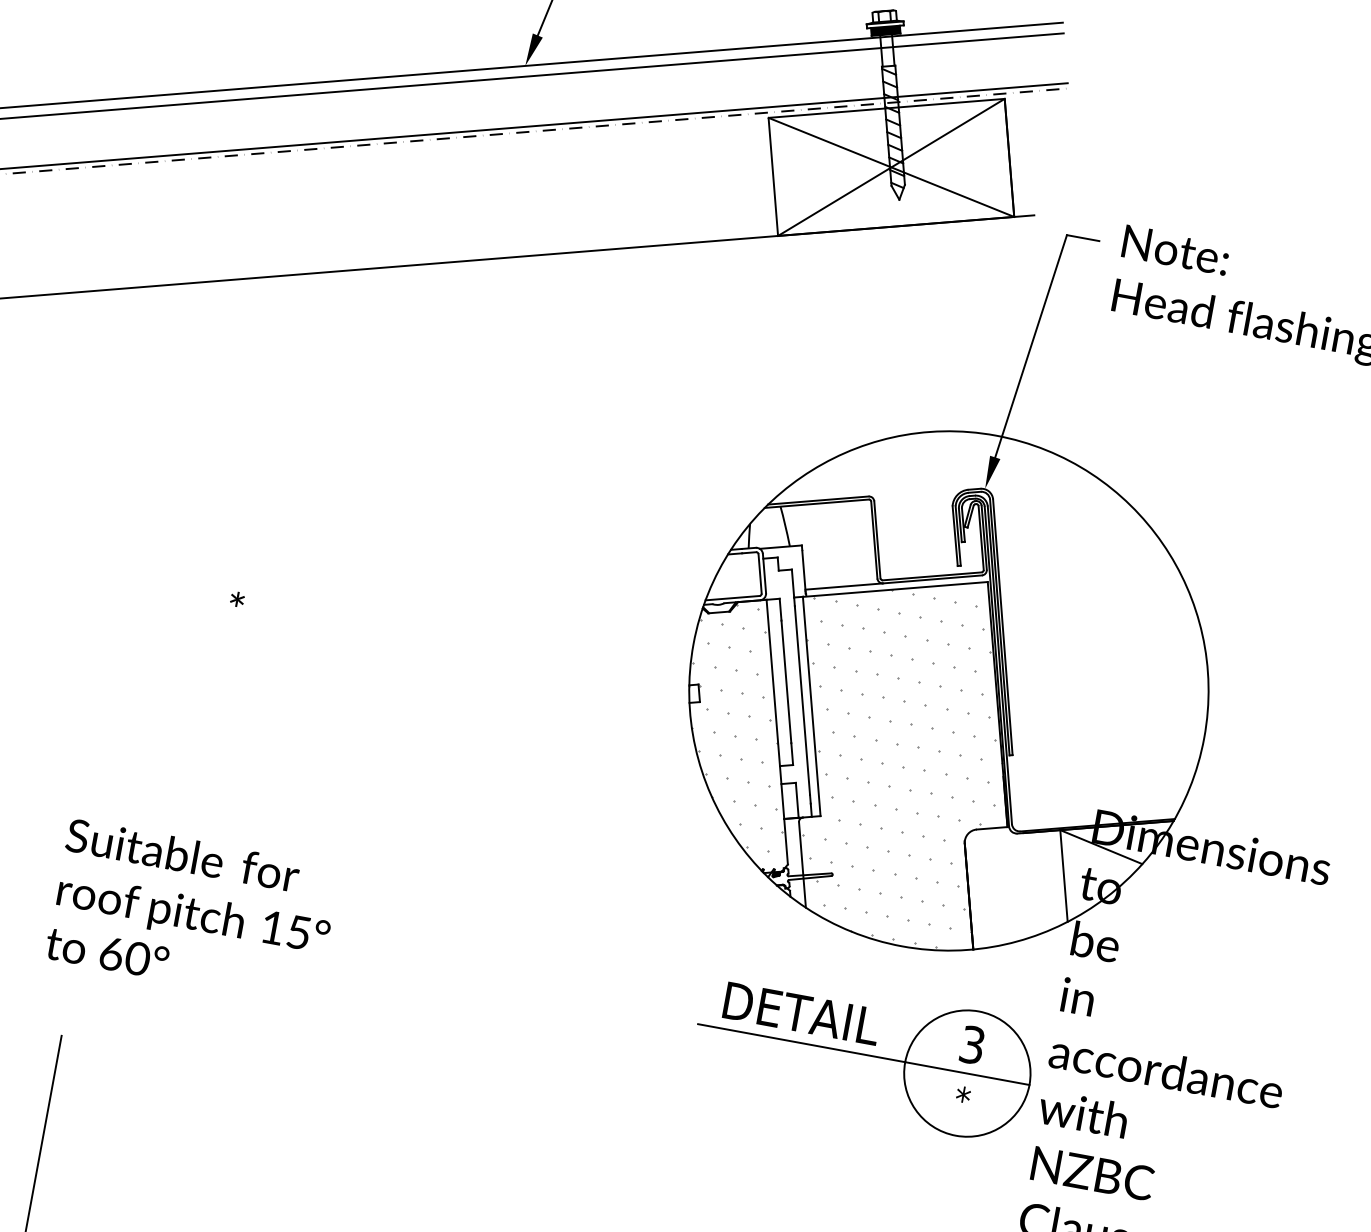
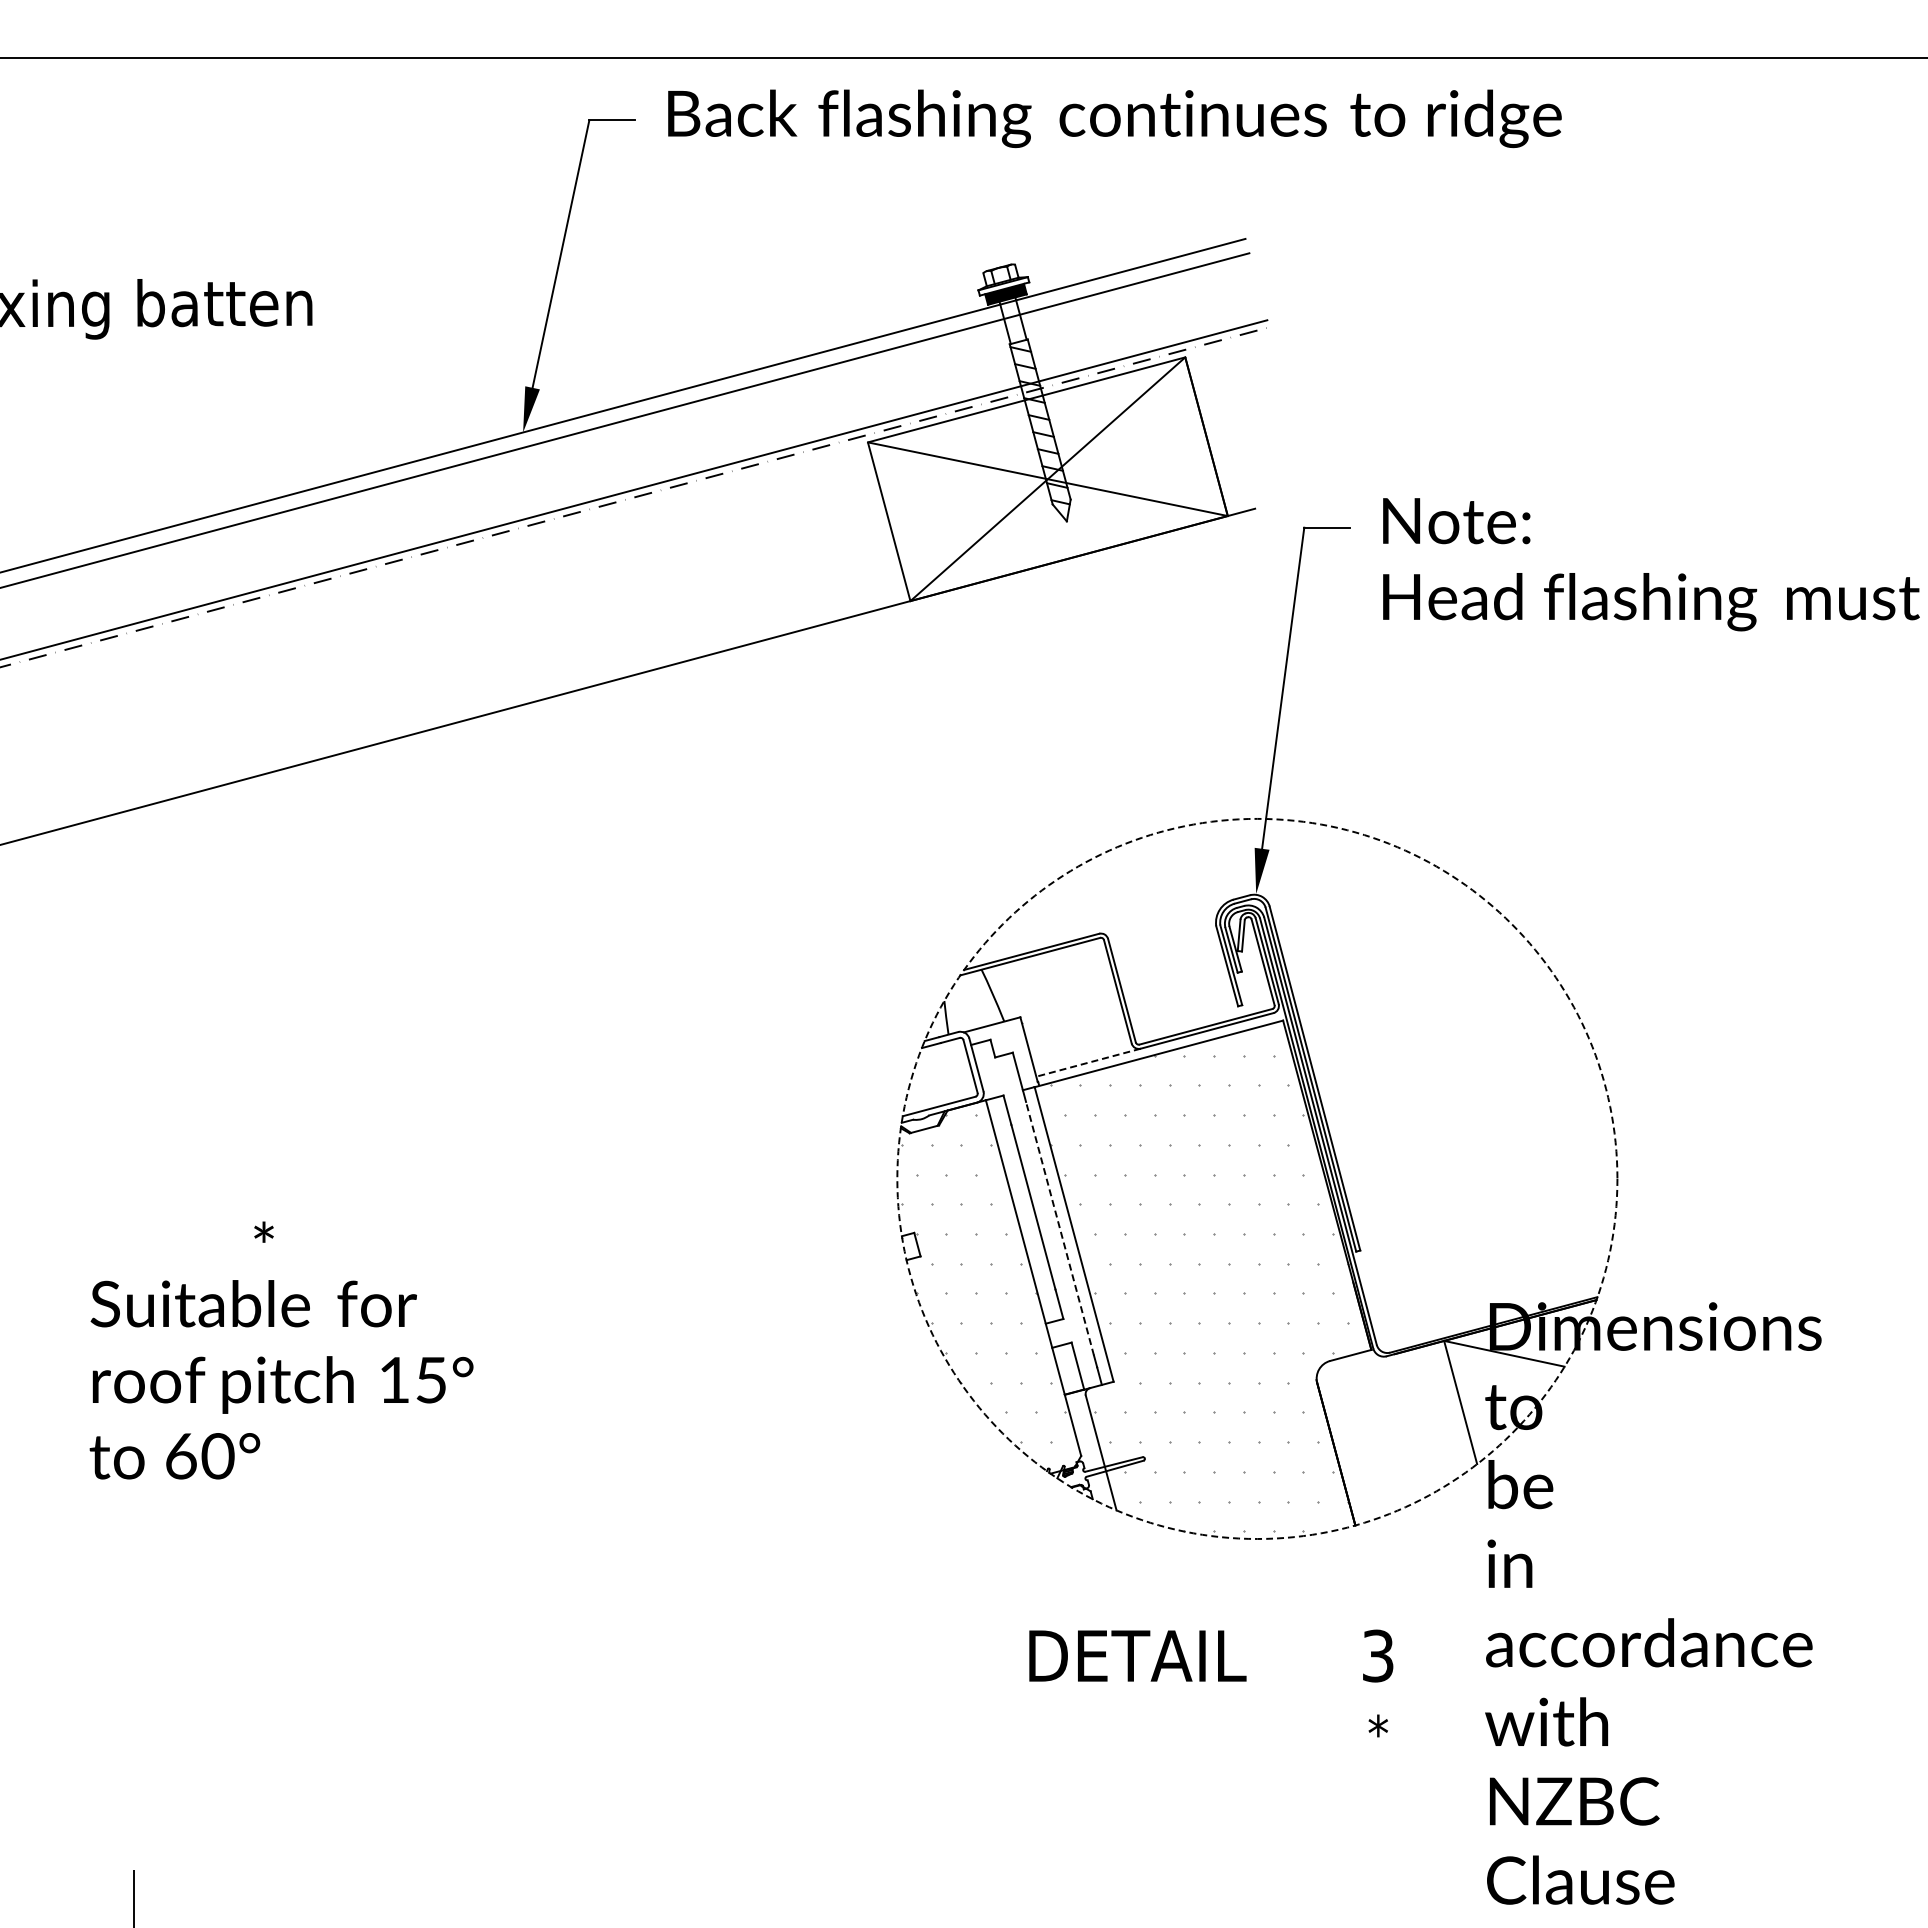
line: (844, 586) -> (1088, 1062), solid -> dashed
circle: (949, 690) -> (1257, 1178), solid -> dashed
line: (802, 700) -> (1059, 1228), solid -> dashed
text: (192, 912) -> (281, 1379), moved
part: (864, 1054) -> (1232, 1695), removed

